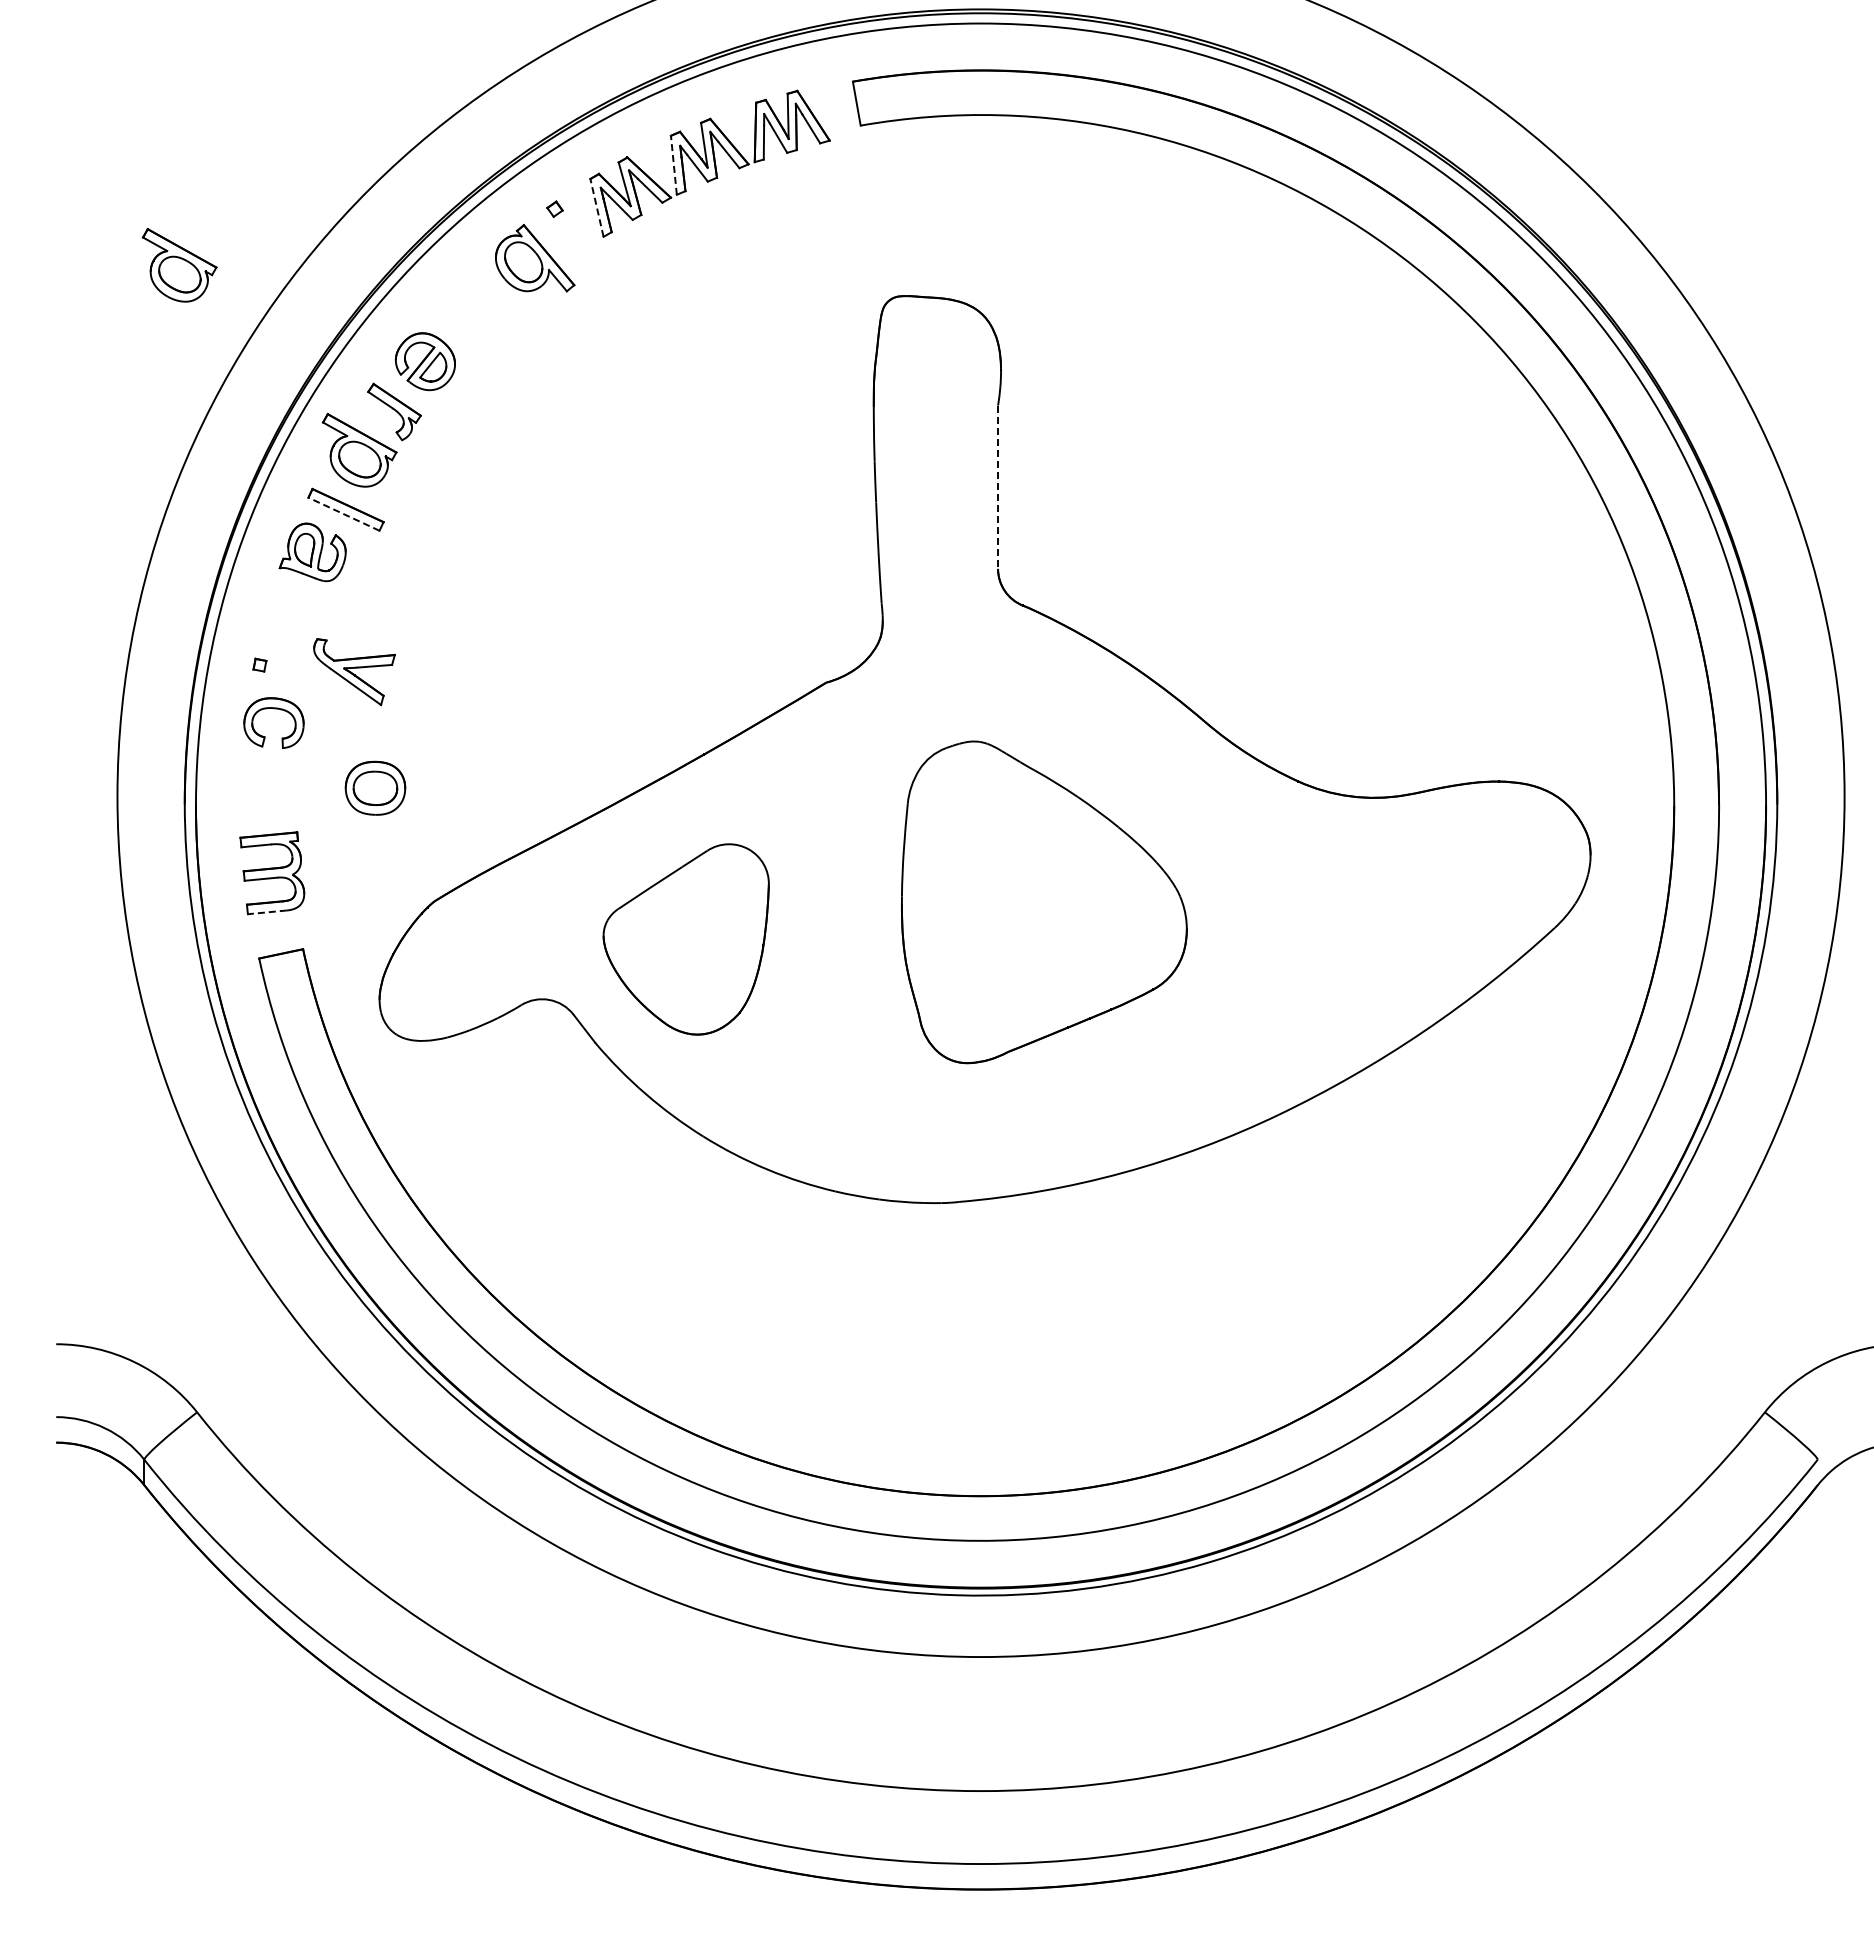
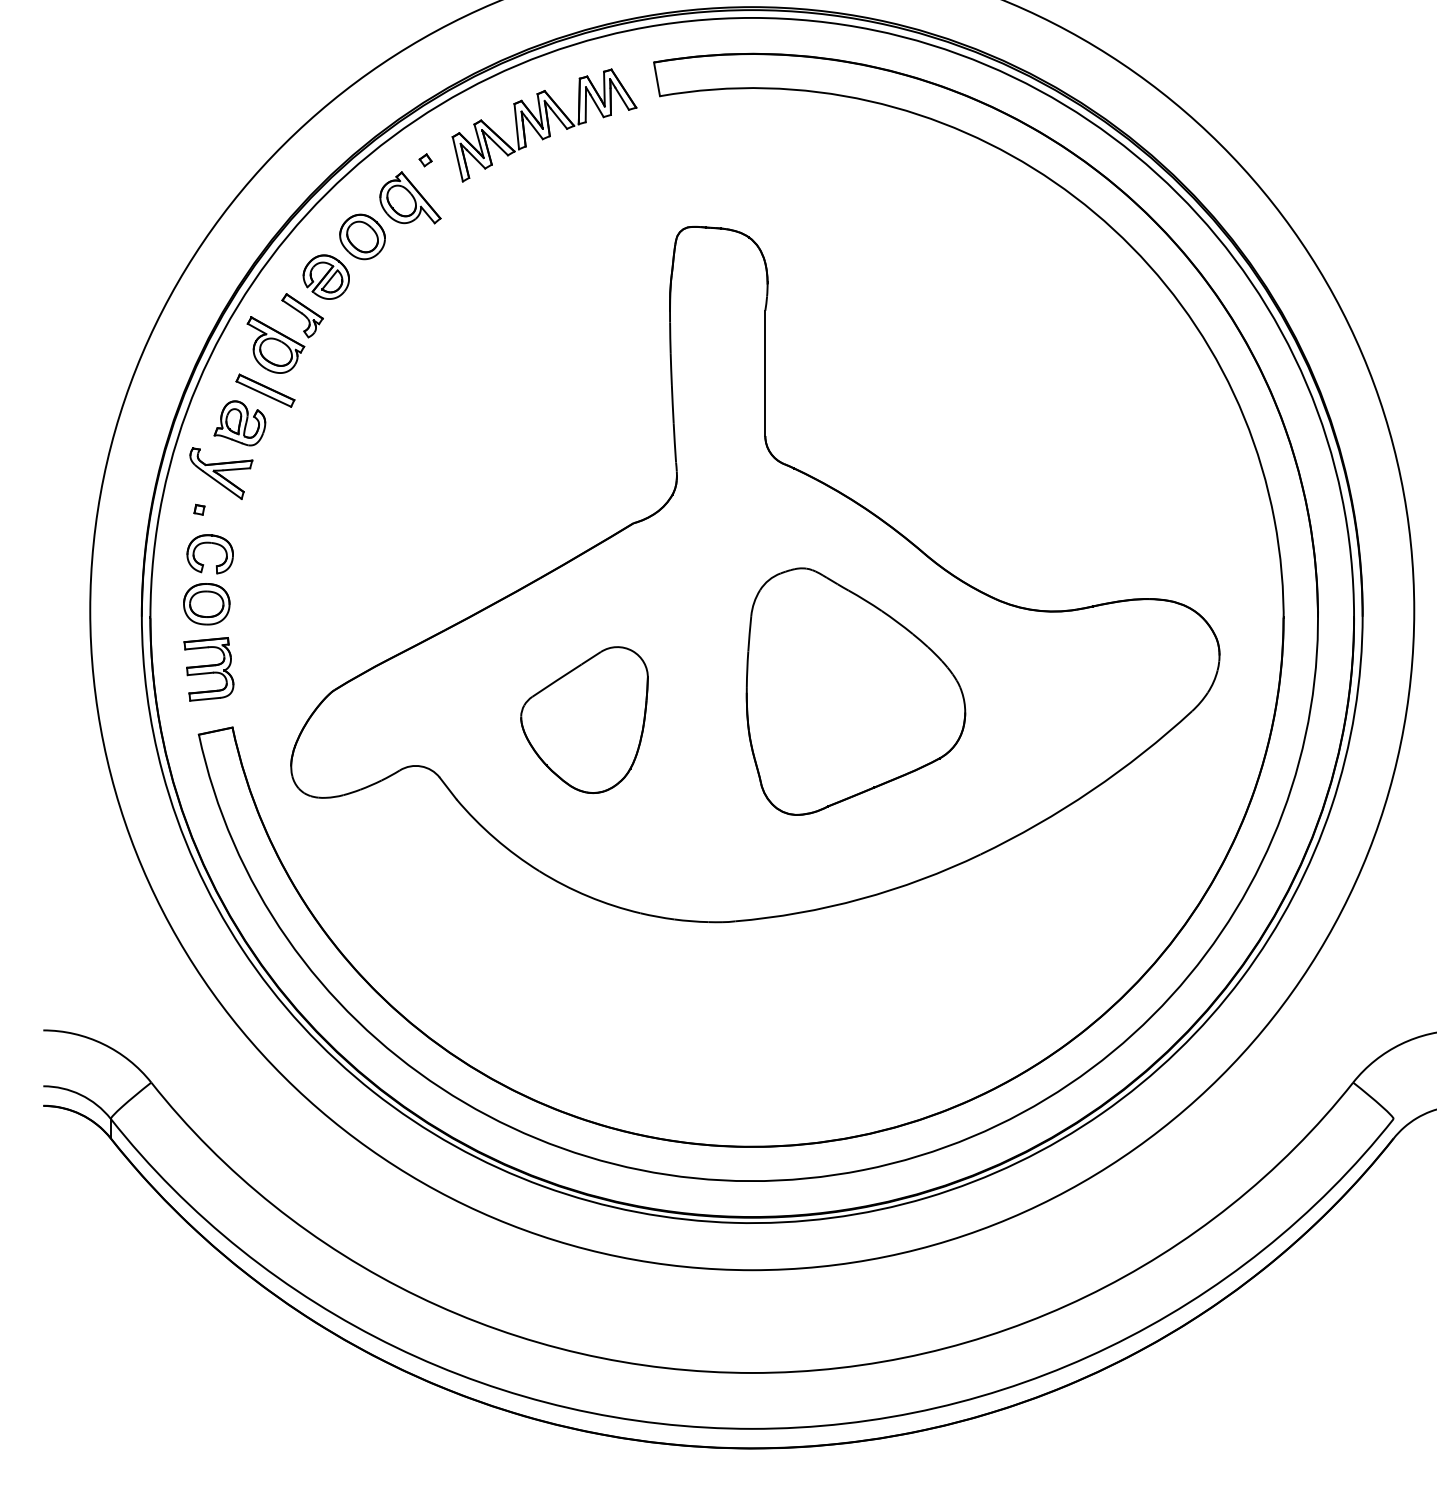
line: (673, 165) -> (516, 126), dashed -> solid
line: (596, 207) -> (457, 158), dashed -> solid
part: (179, 265) -> (137, 203), removed
part: (472, 309) -> (362, 237), added
line: (998, 487) -> (765, 373), dashed -> solid
line: (343, 514) -> (263, 394), dashed -> solid
part: (354, 672) -> (221, 474), moved
part: (375, 787) -> (206, 603), moved
part: (1044, 902) -> (856, 691), moved
line: (267, 912) -> (205, 699), dashed -> solid
part: (685, 939) -> (583, 720), moved

